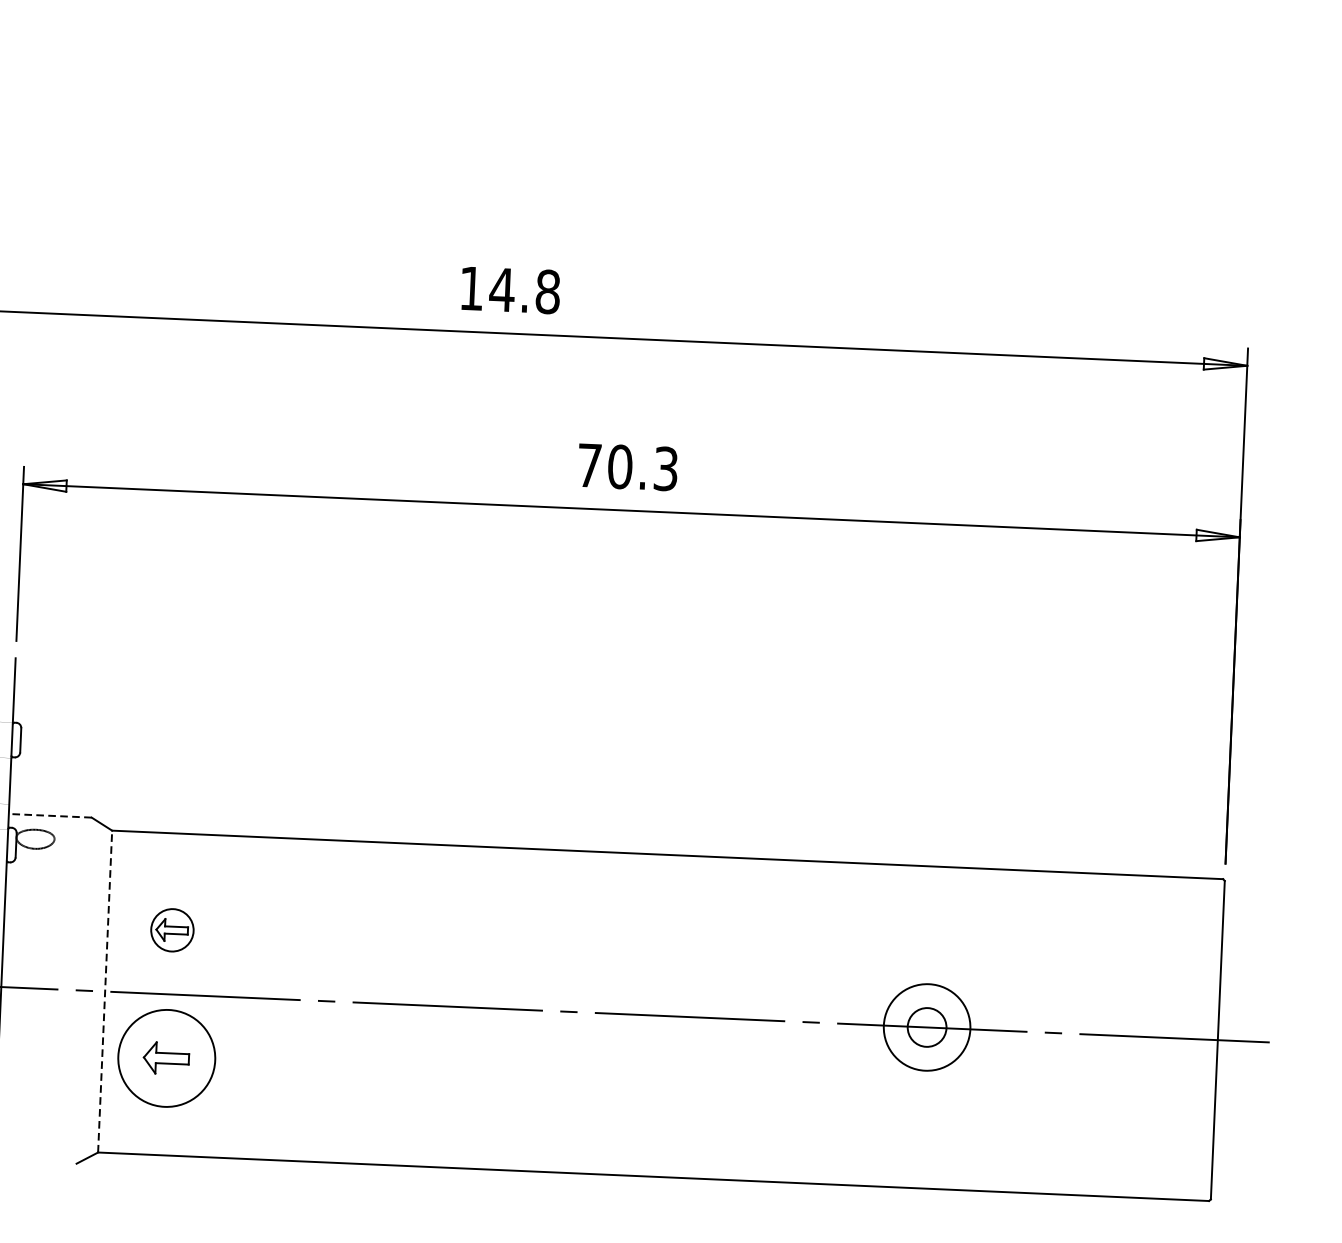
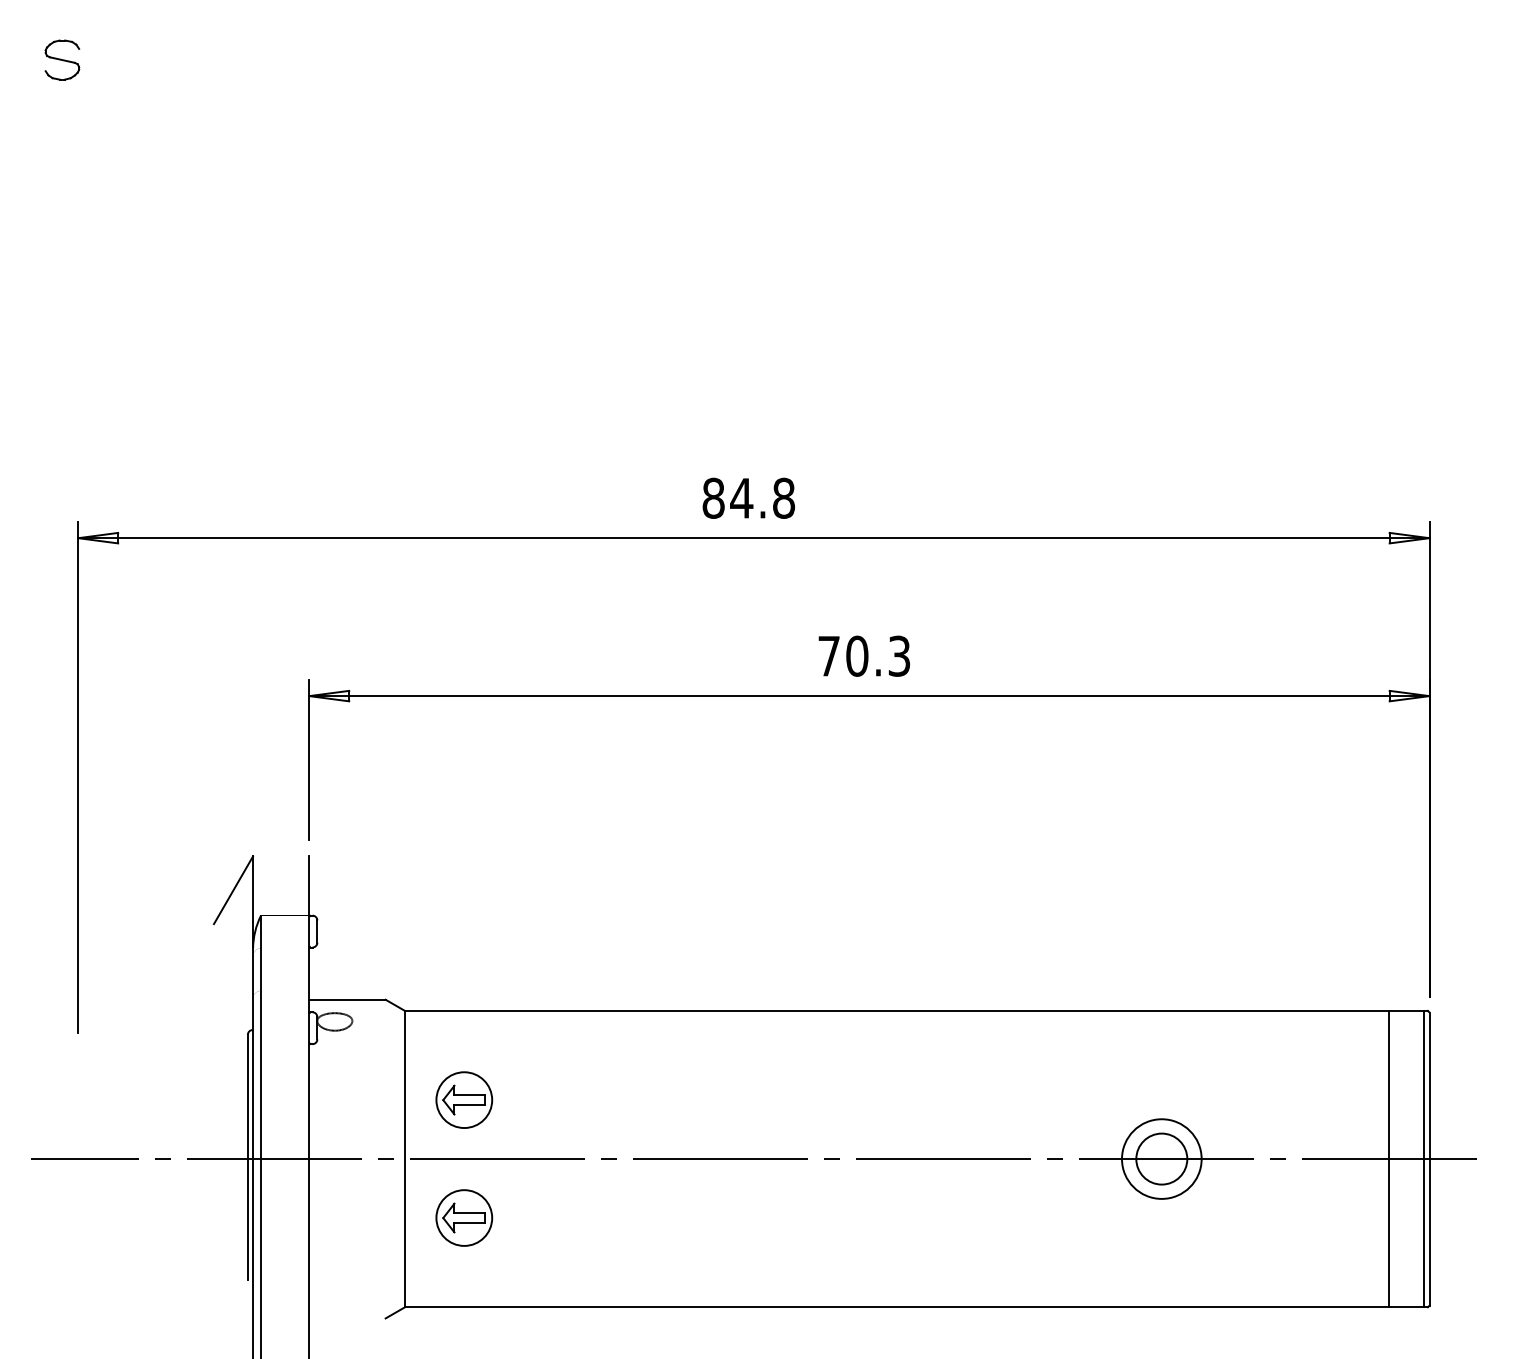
text: (471, 287) -> (713, 497), 14.8 -> 84.8
line: (50, 815) -> (347, 999), dashed -> solid
part: (172, 929) -> (464, 1099), size x1.43
line: (104, 990) -> (404, 1158), dashed -> solid
circle: (926, 1026) -> (1161, 1158), size x1.43
line: (1173, 1037) -> (1388, 1158), added
line: (1211, 1039) -> (1423, 1158), added
circle: (167, 1057) -> (464, 1217), size x0.62

